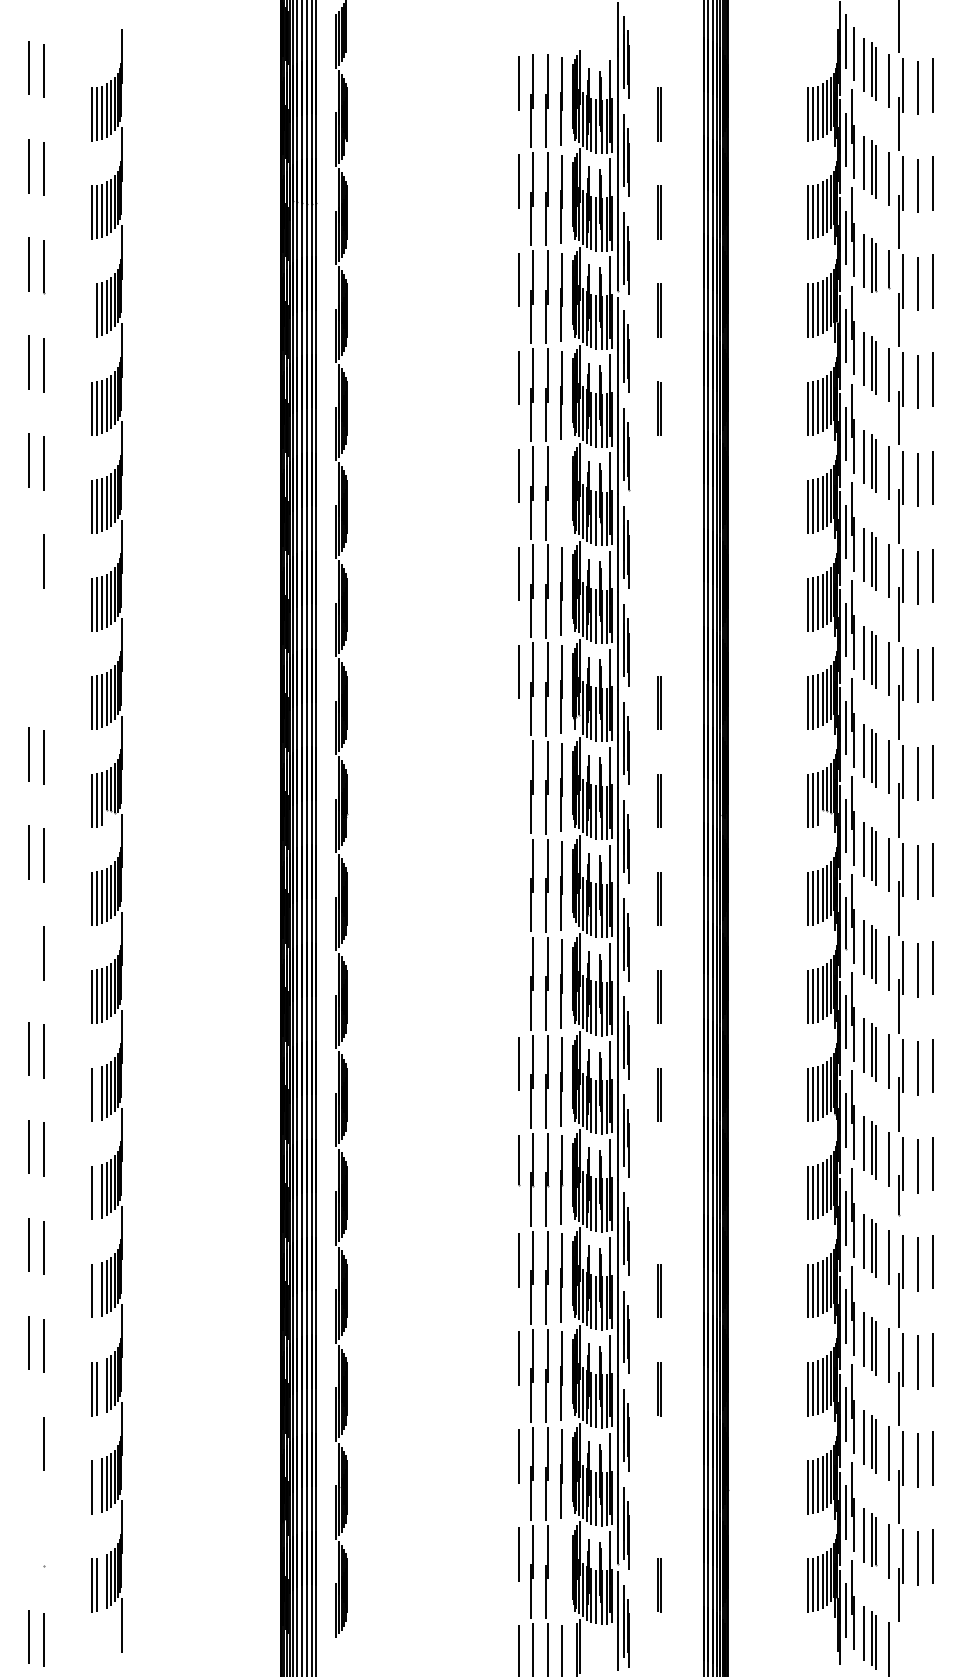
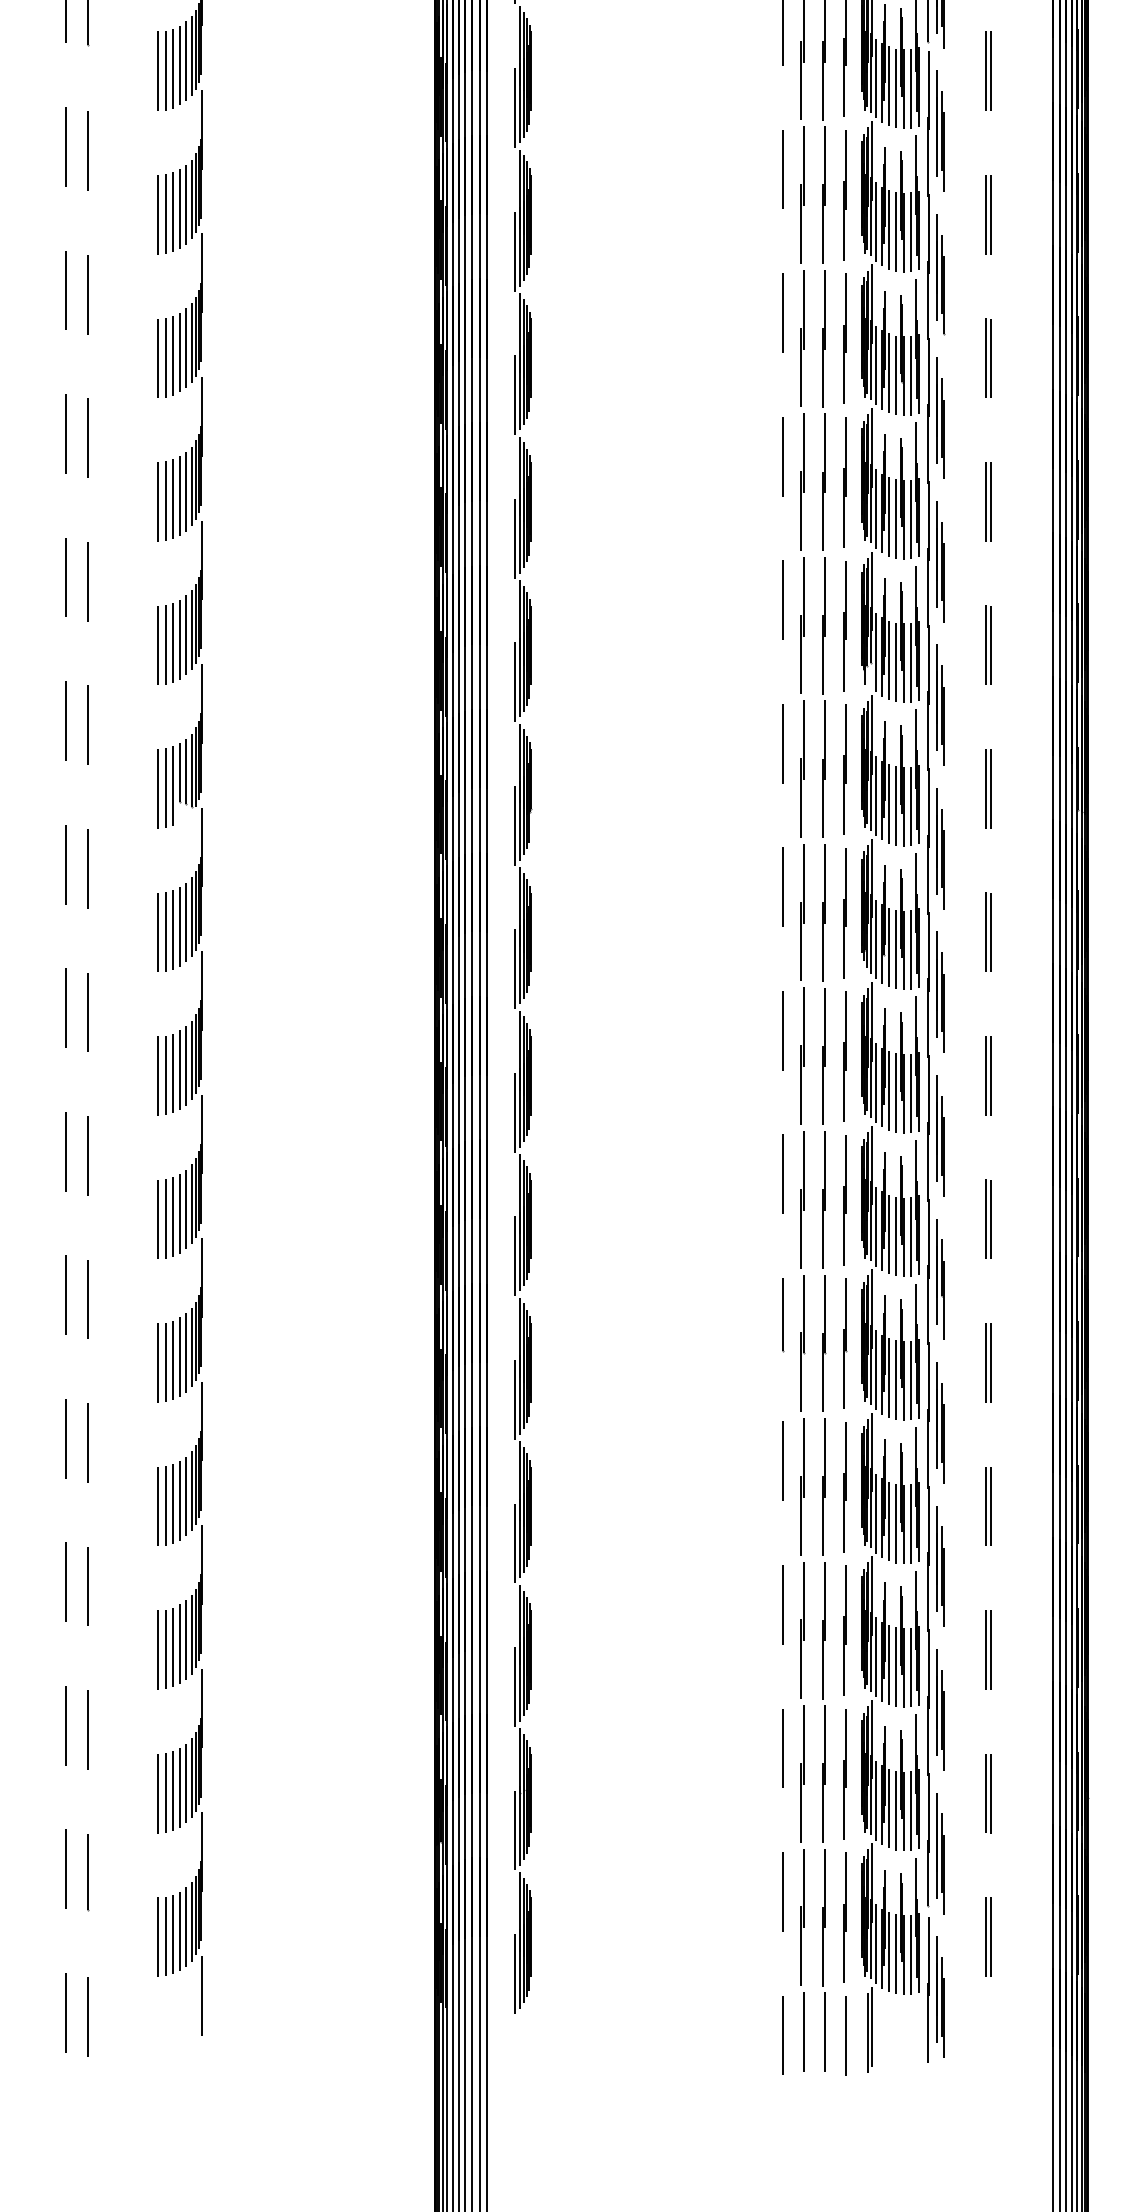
line: (92, 310) -> (158, 71), added
line: (561, 493) -> (845, 338), added
line: (658, 506) -> (987, 357), added
line: (28, 558) -> (65, 434), added
line: (658, 604) -> (987, 501), added
line: (28, 656) -> (65, 577), added
line: (44, 659) -> (88, 581), added
line: (518, 769) -> (782, 742), added
line: (518, 867) -> (782, 886), added
line: (28, 950) -> (65, 1007), added
line: (518, 965) -> (782, 1029), added
line: (97, 1094) -> (166, 1218), added
line: (97, 1192) -> (166, 1362), added
line: (658, 1192) -> (987, 1362), added
line: (97, 1290) -> (166, 1505), added
line: (102, 1387) -> (173, 1647), added
line: (28, 1440) -> (65, 1725), added
line: (97, 1486) -> (166, 1792), added
line: (658, 1487) -> (987, 1793), added
line: (28, 1538) -> (65, 1868), added
line: (44, 1540) -> (88, 1871), added
line: (561, 1571) -> (845, 1916), added
line: (102, 1583) -> (173, 1934), added

